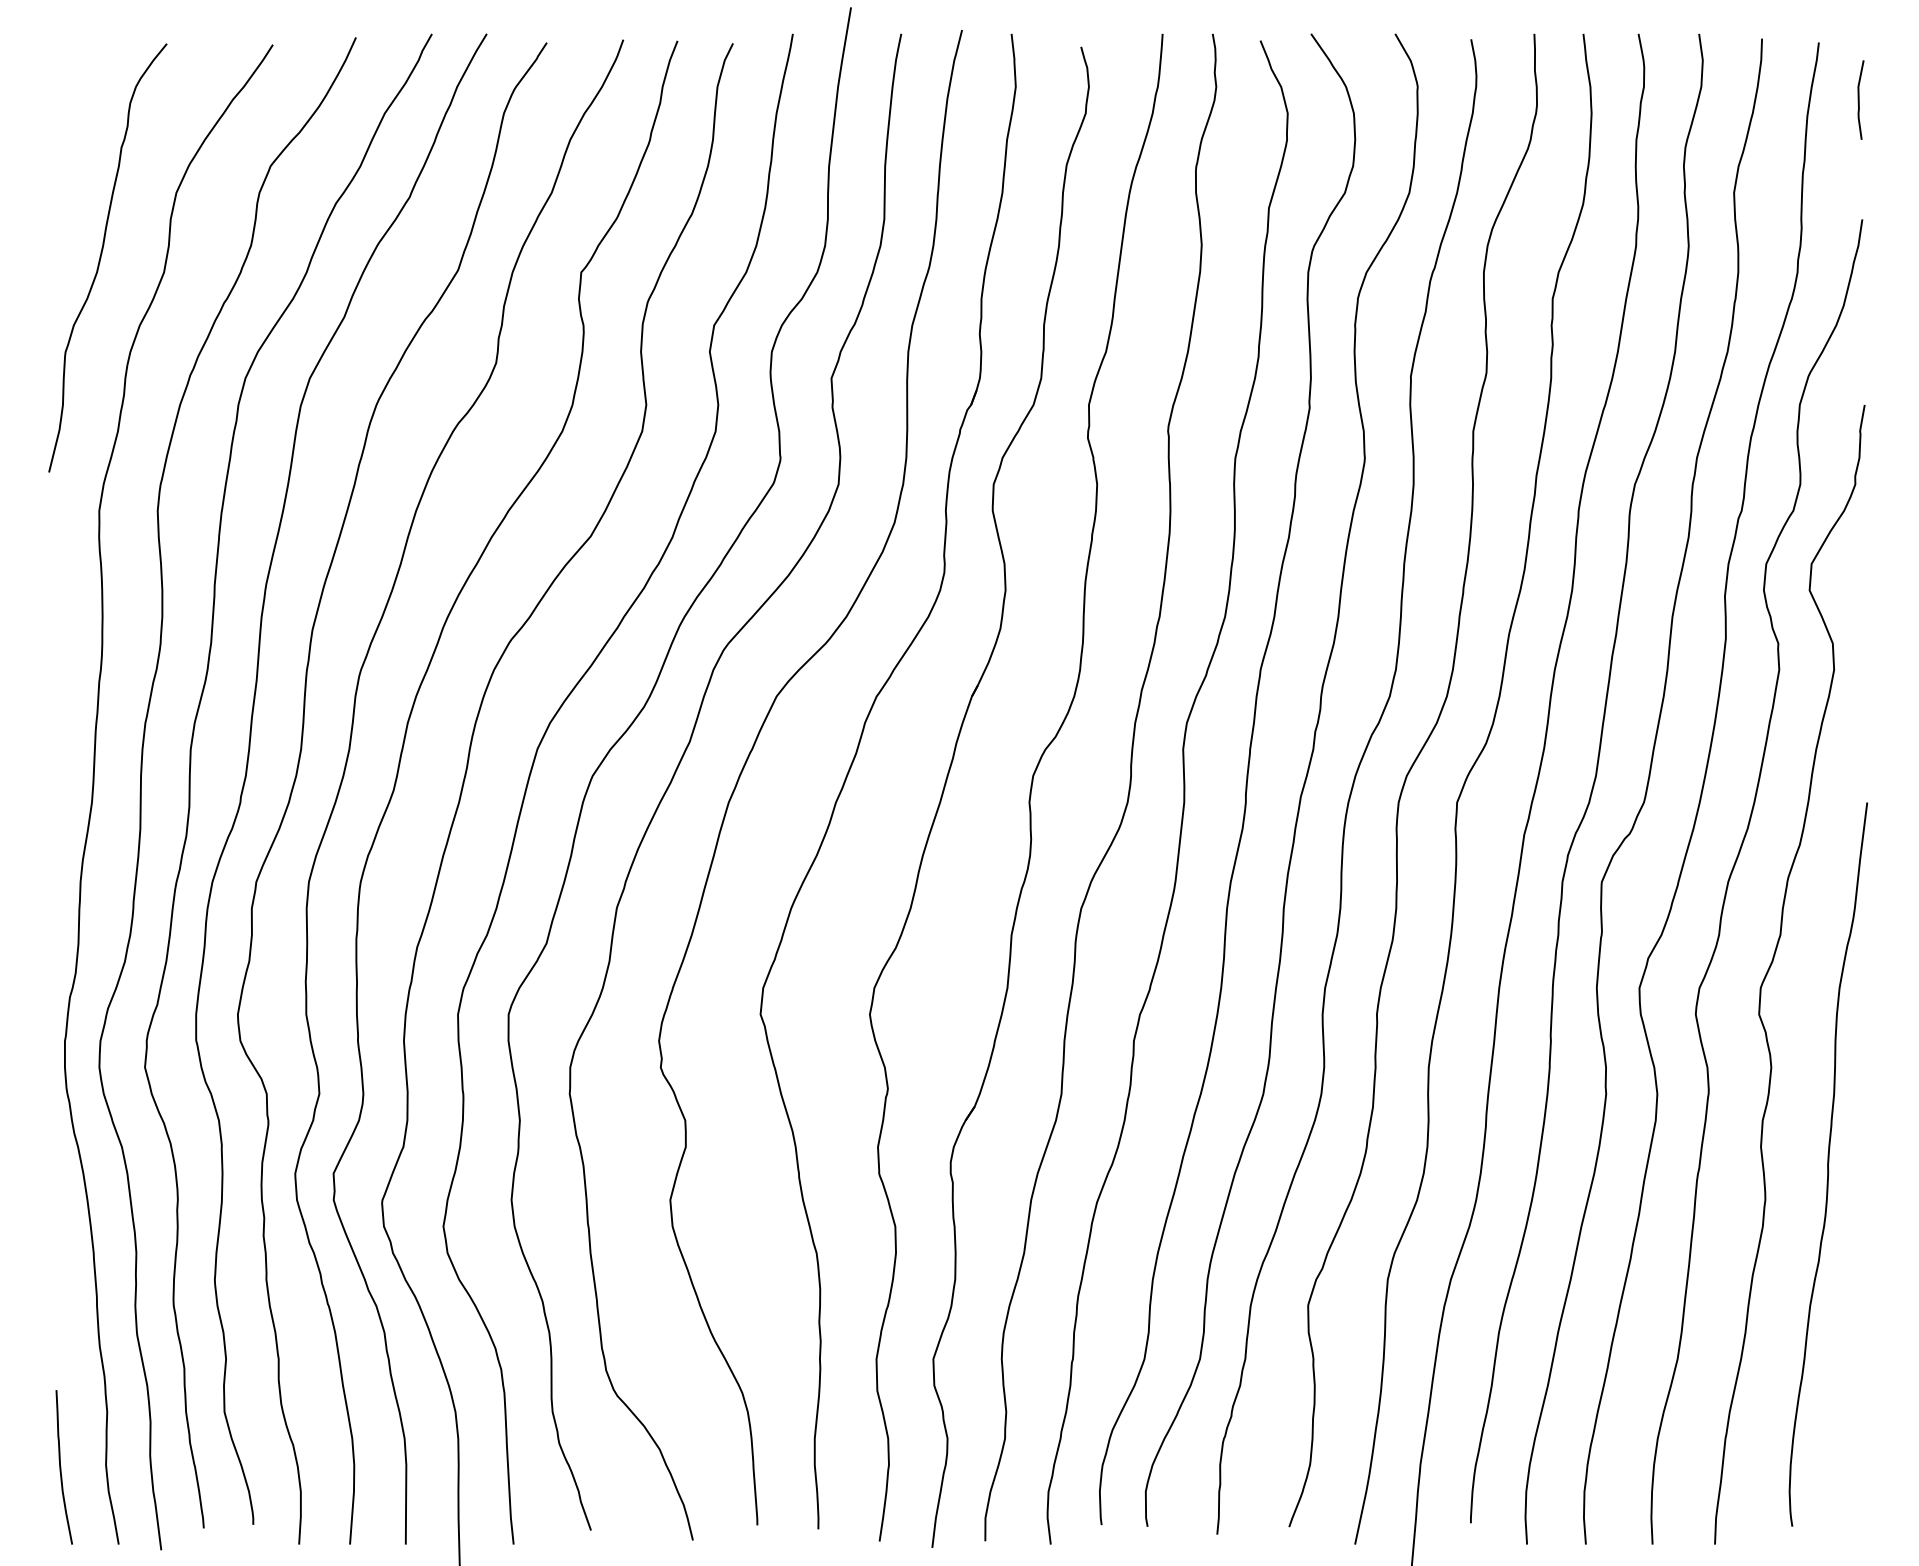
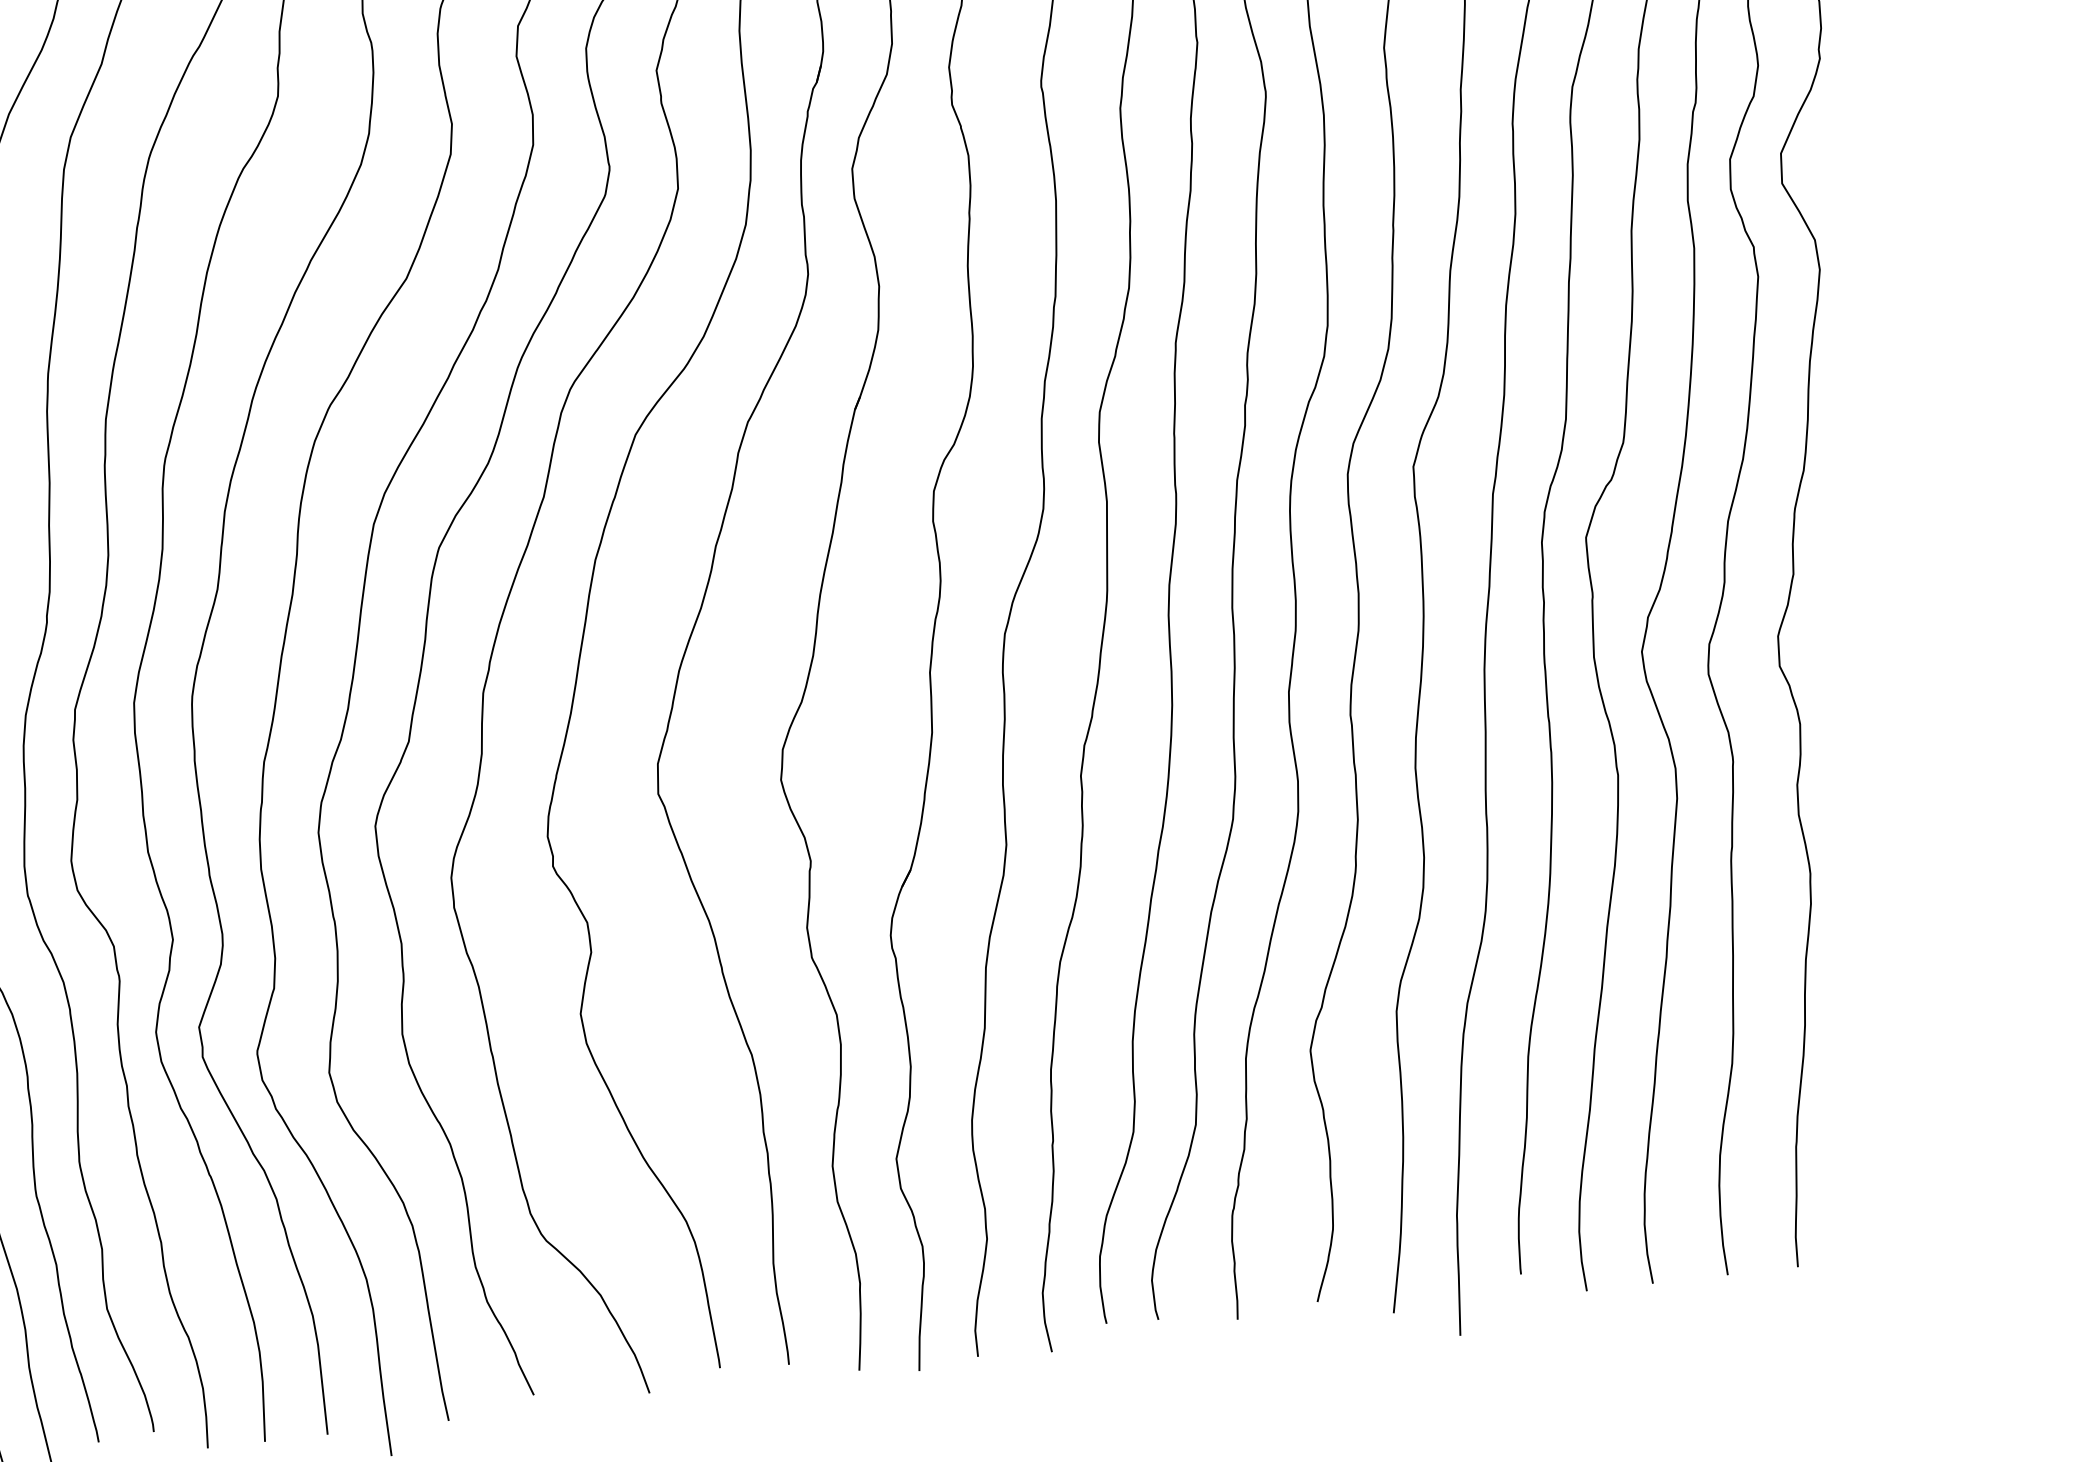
curve: (1828, 1164) -> (1876, 825), removed

